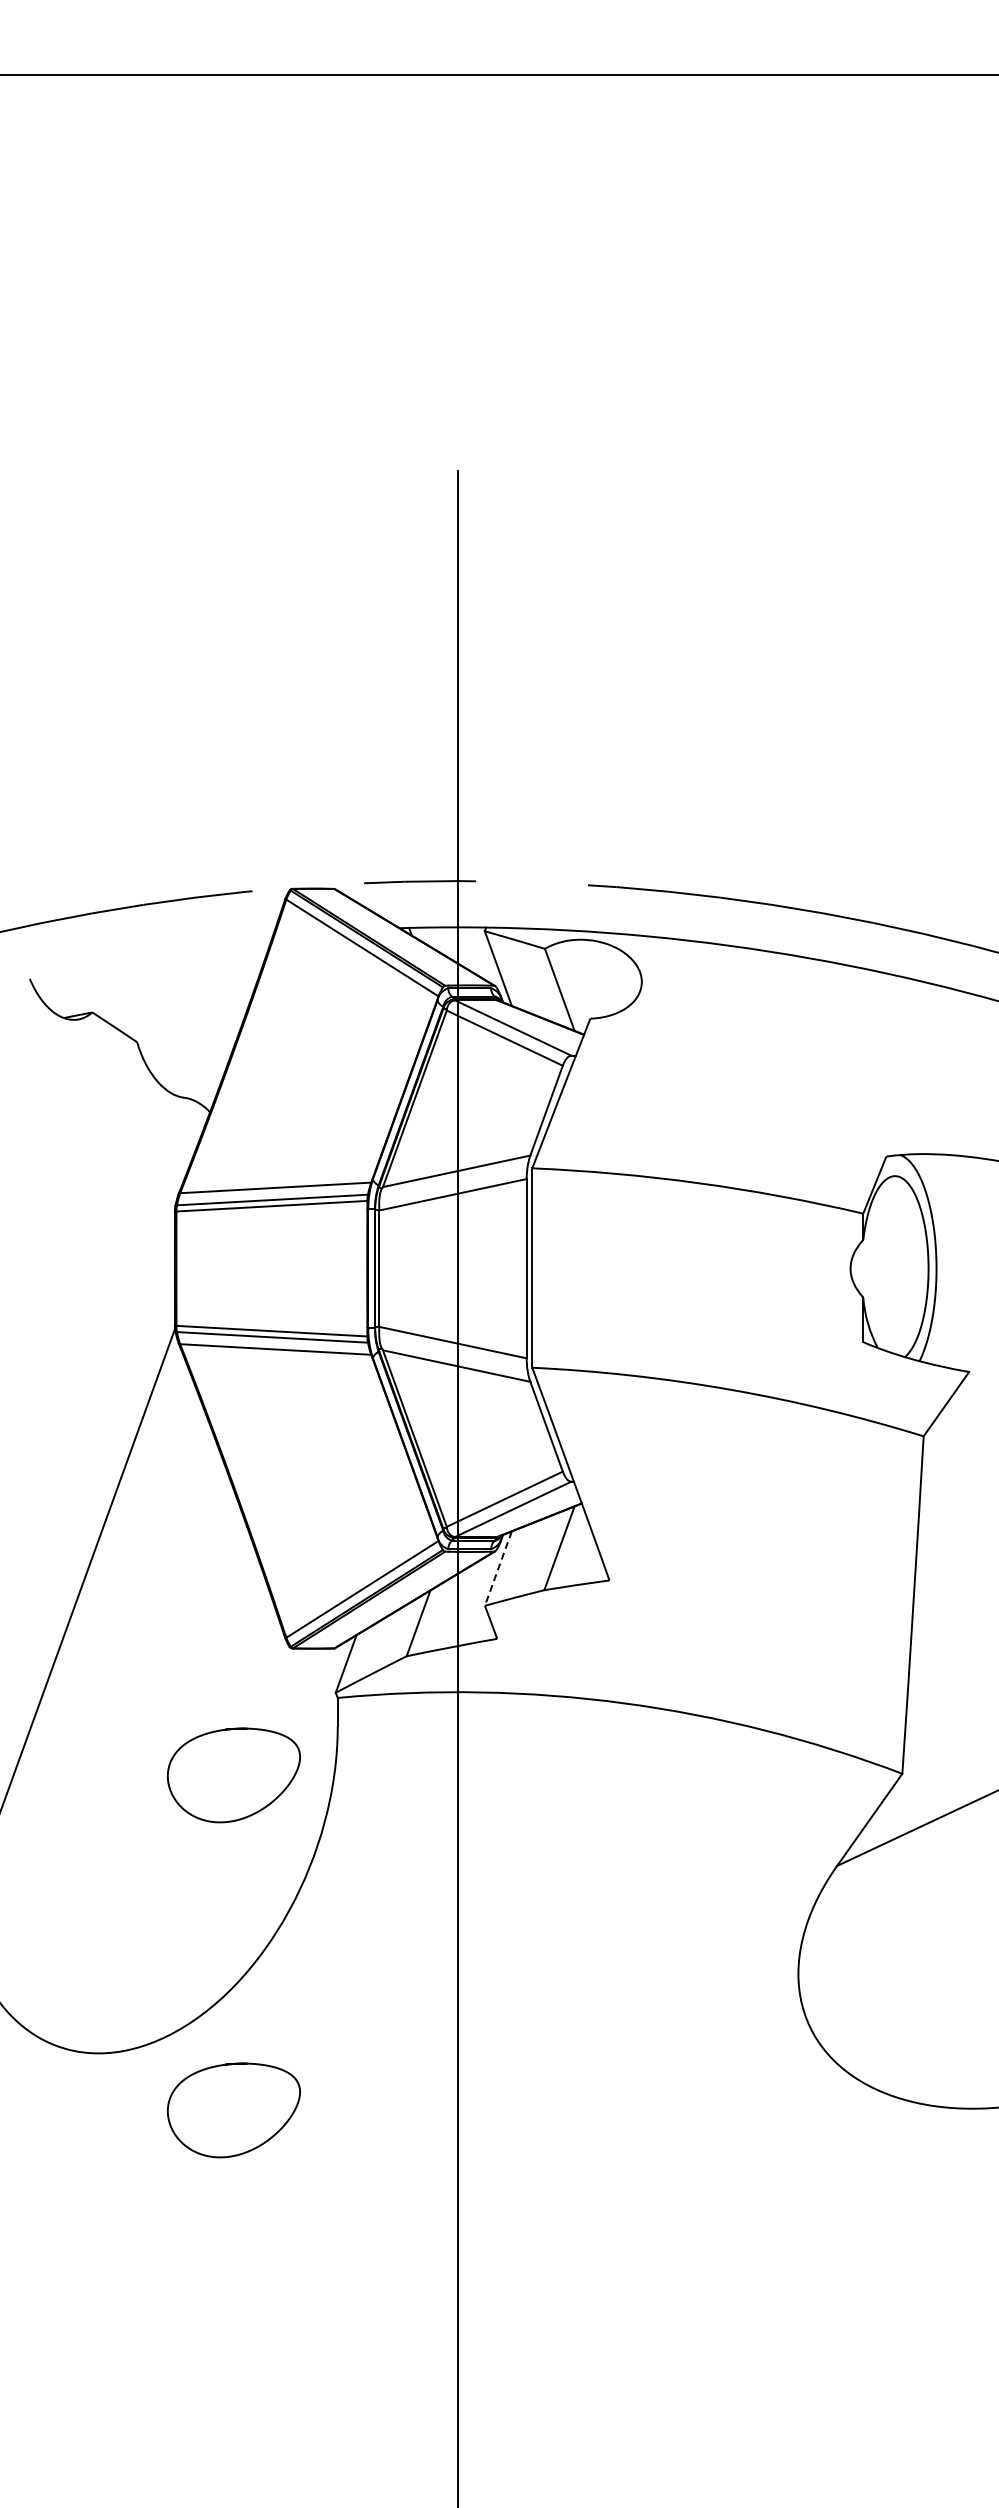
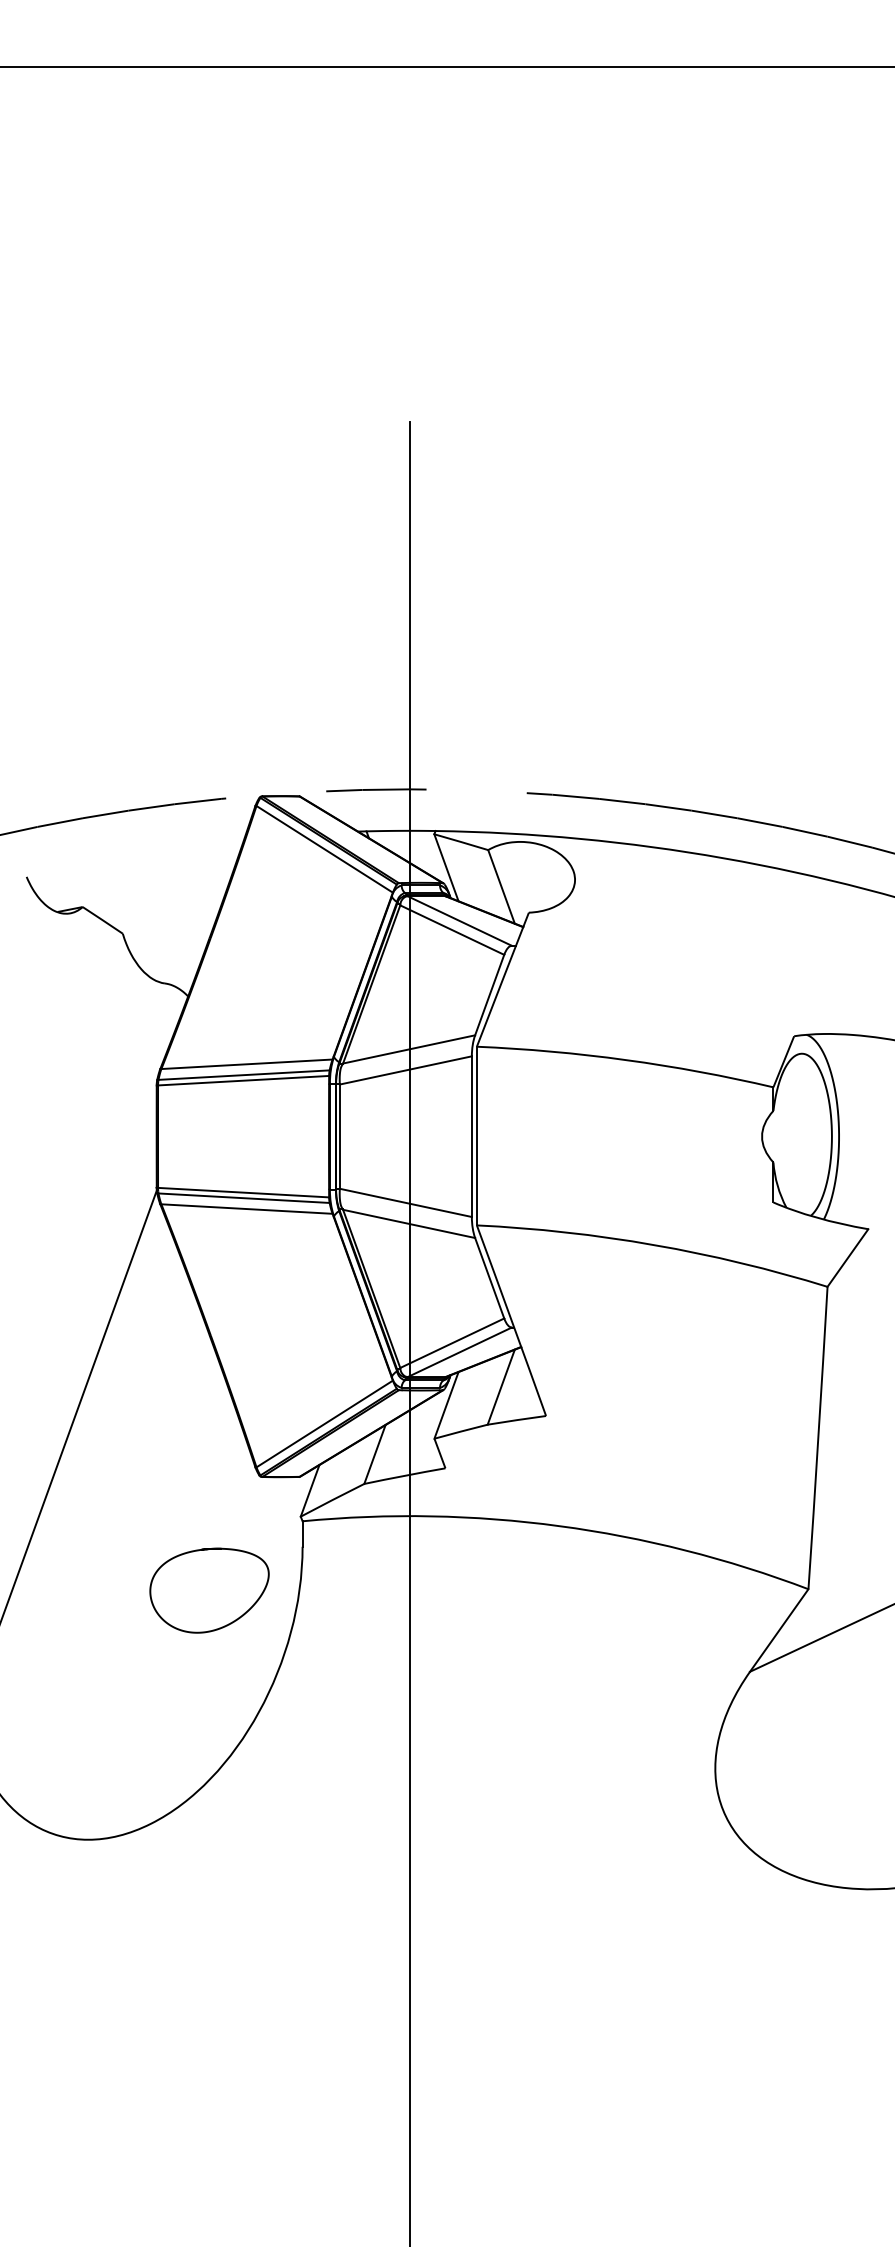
line: (498, 1568) -> (446, 1405), dashed -> solid
curve: (247, 2150) -> (221, 1926), removed

